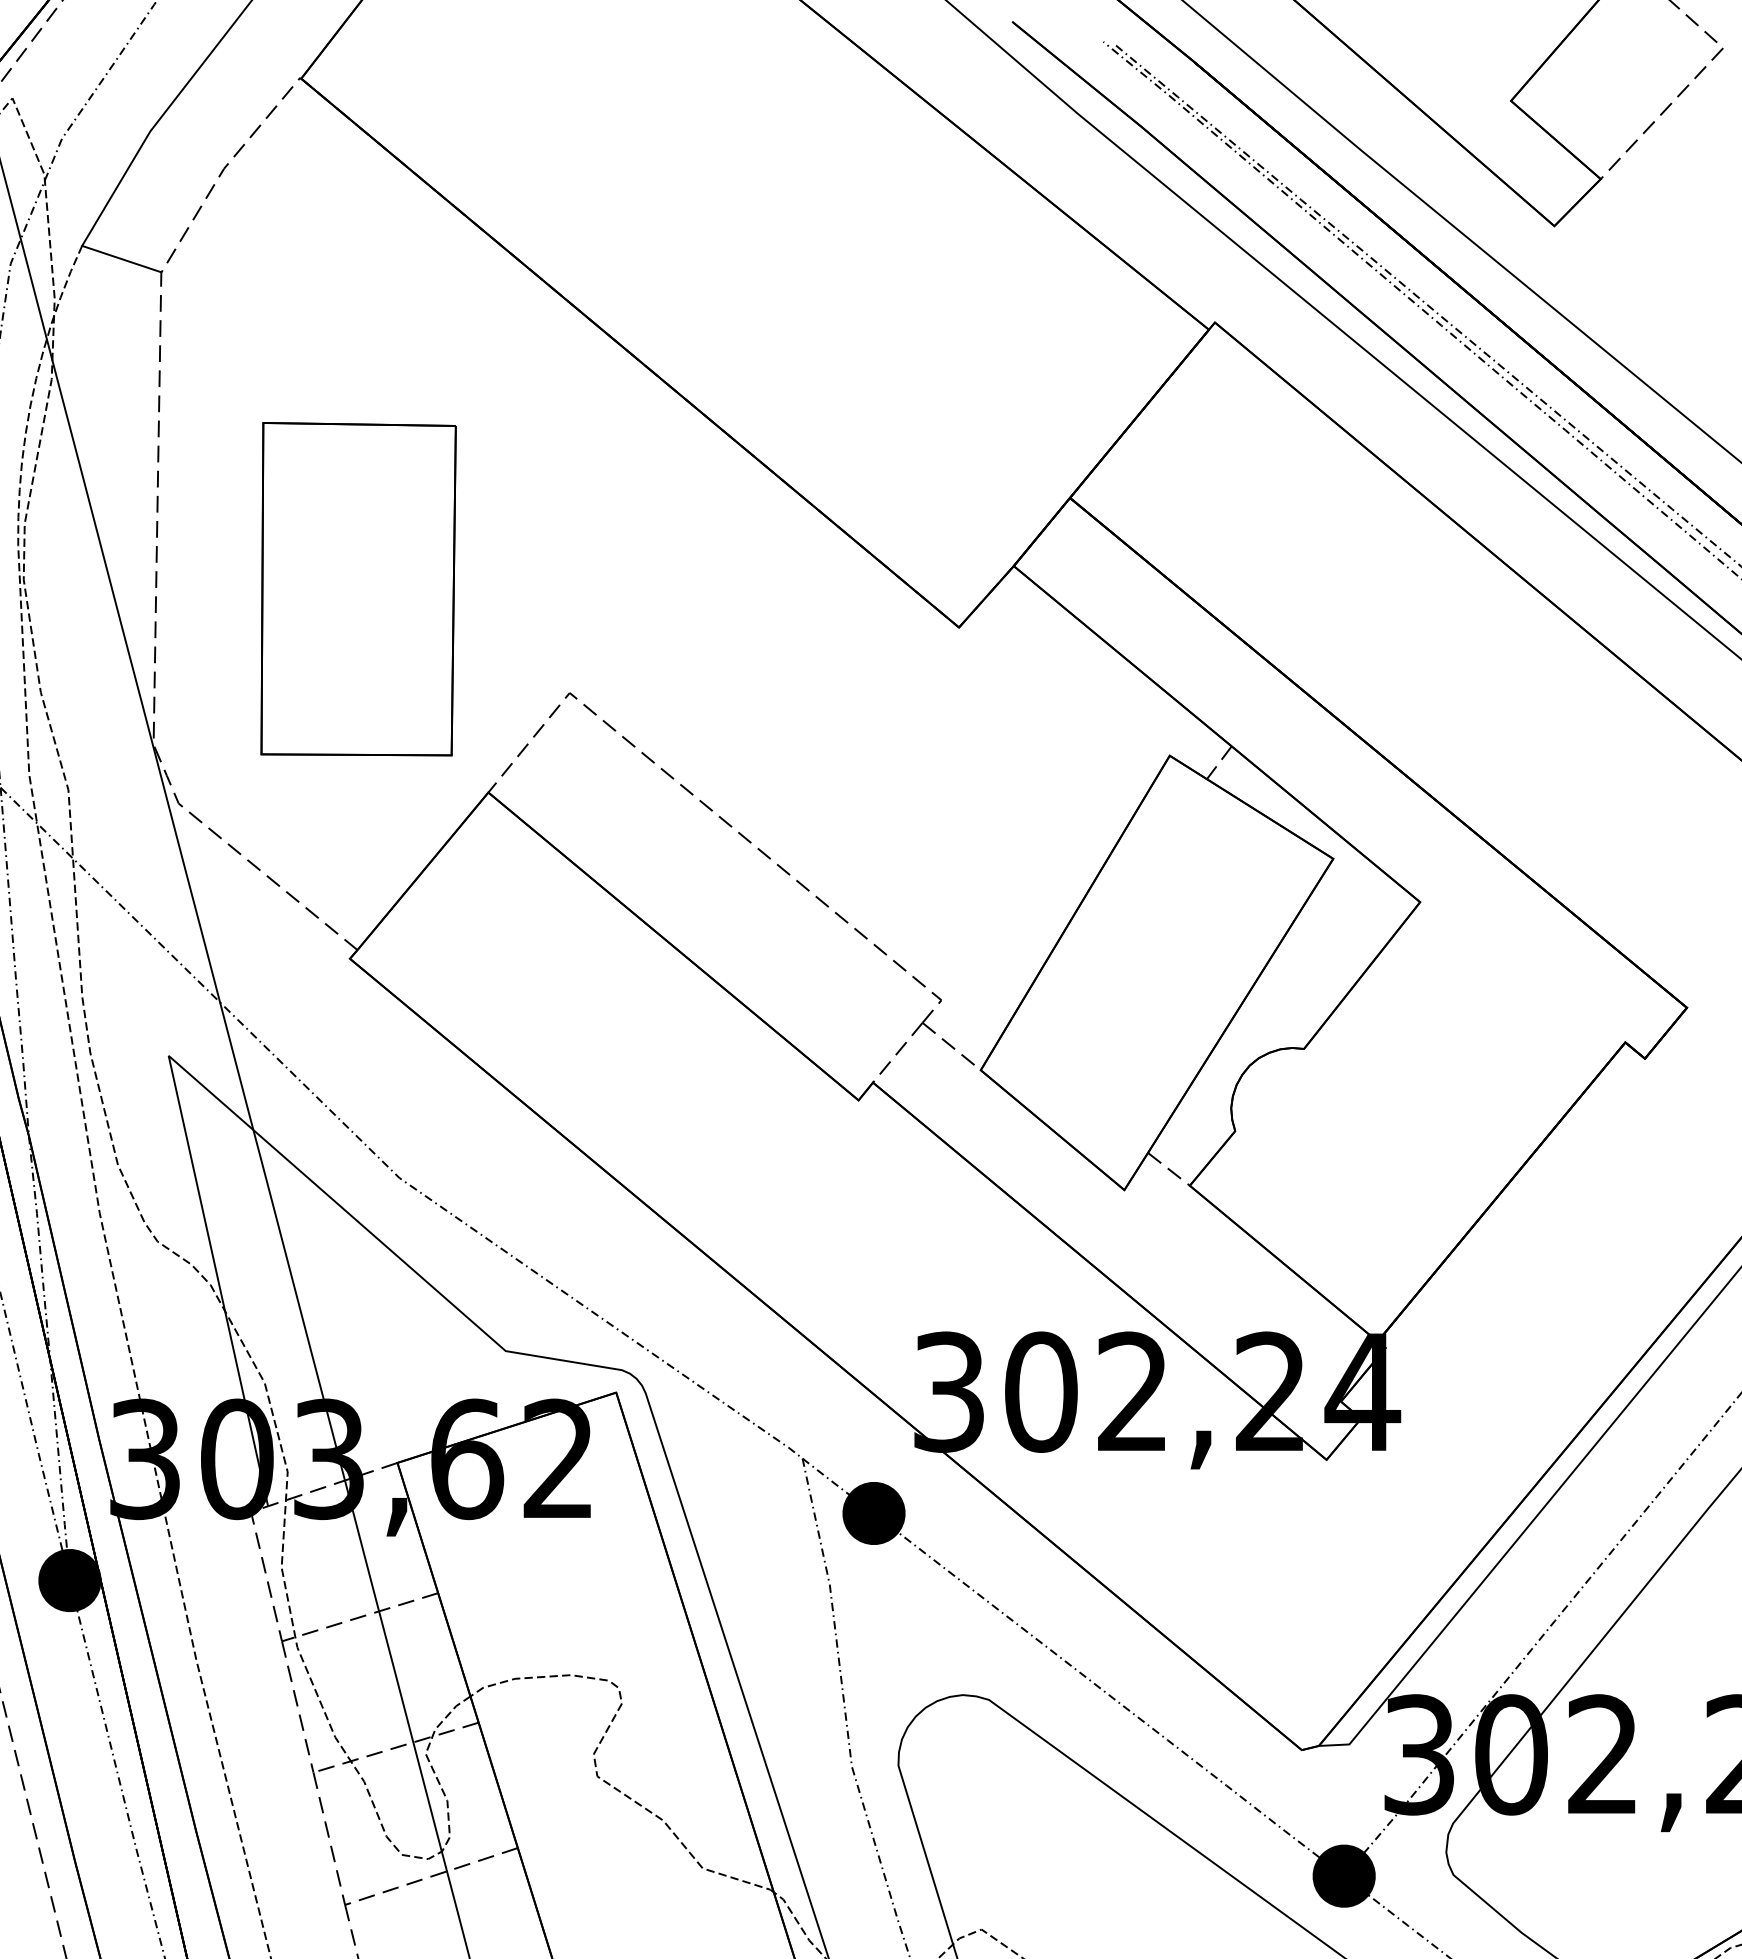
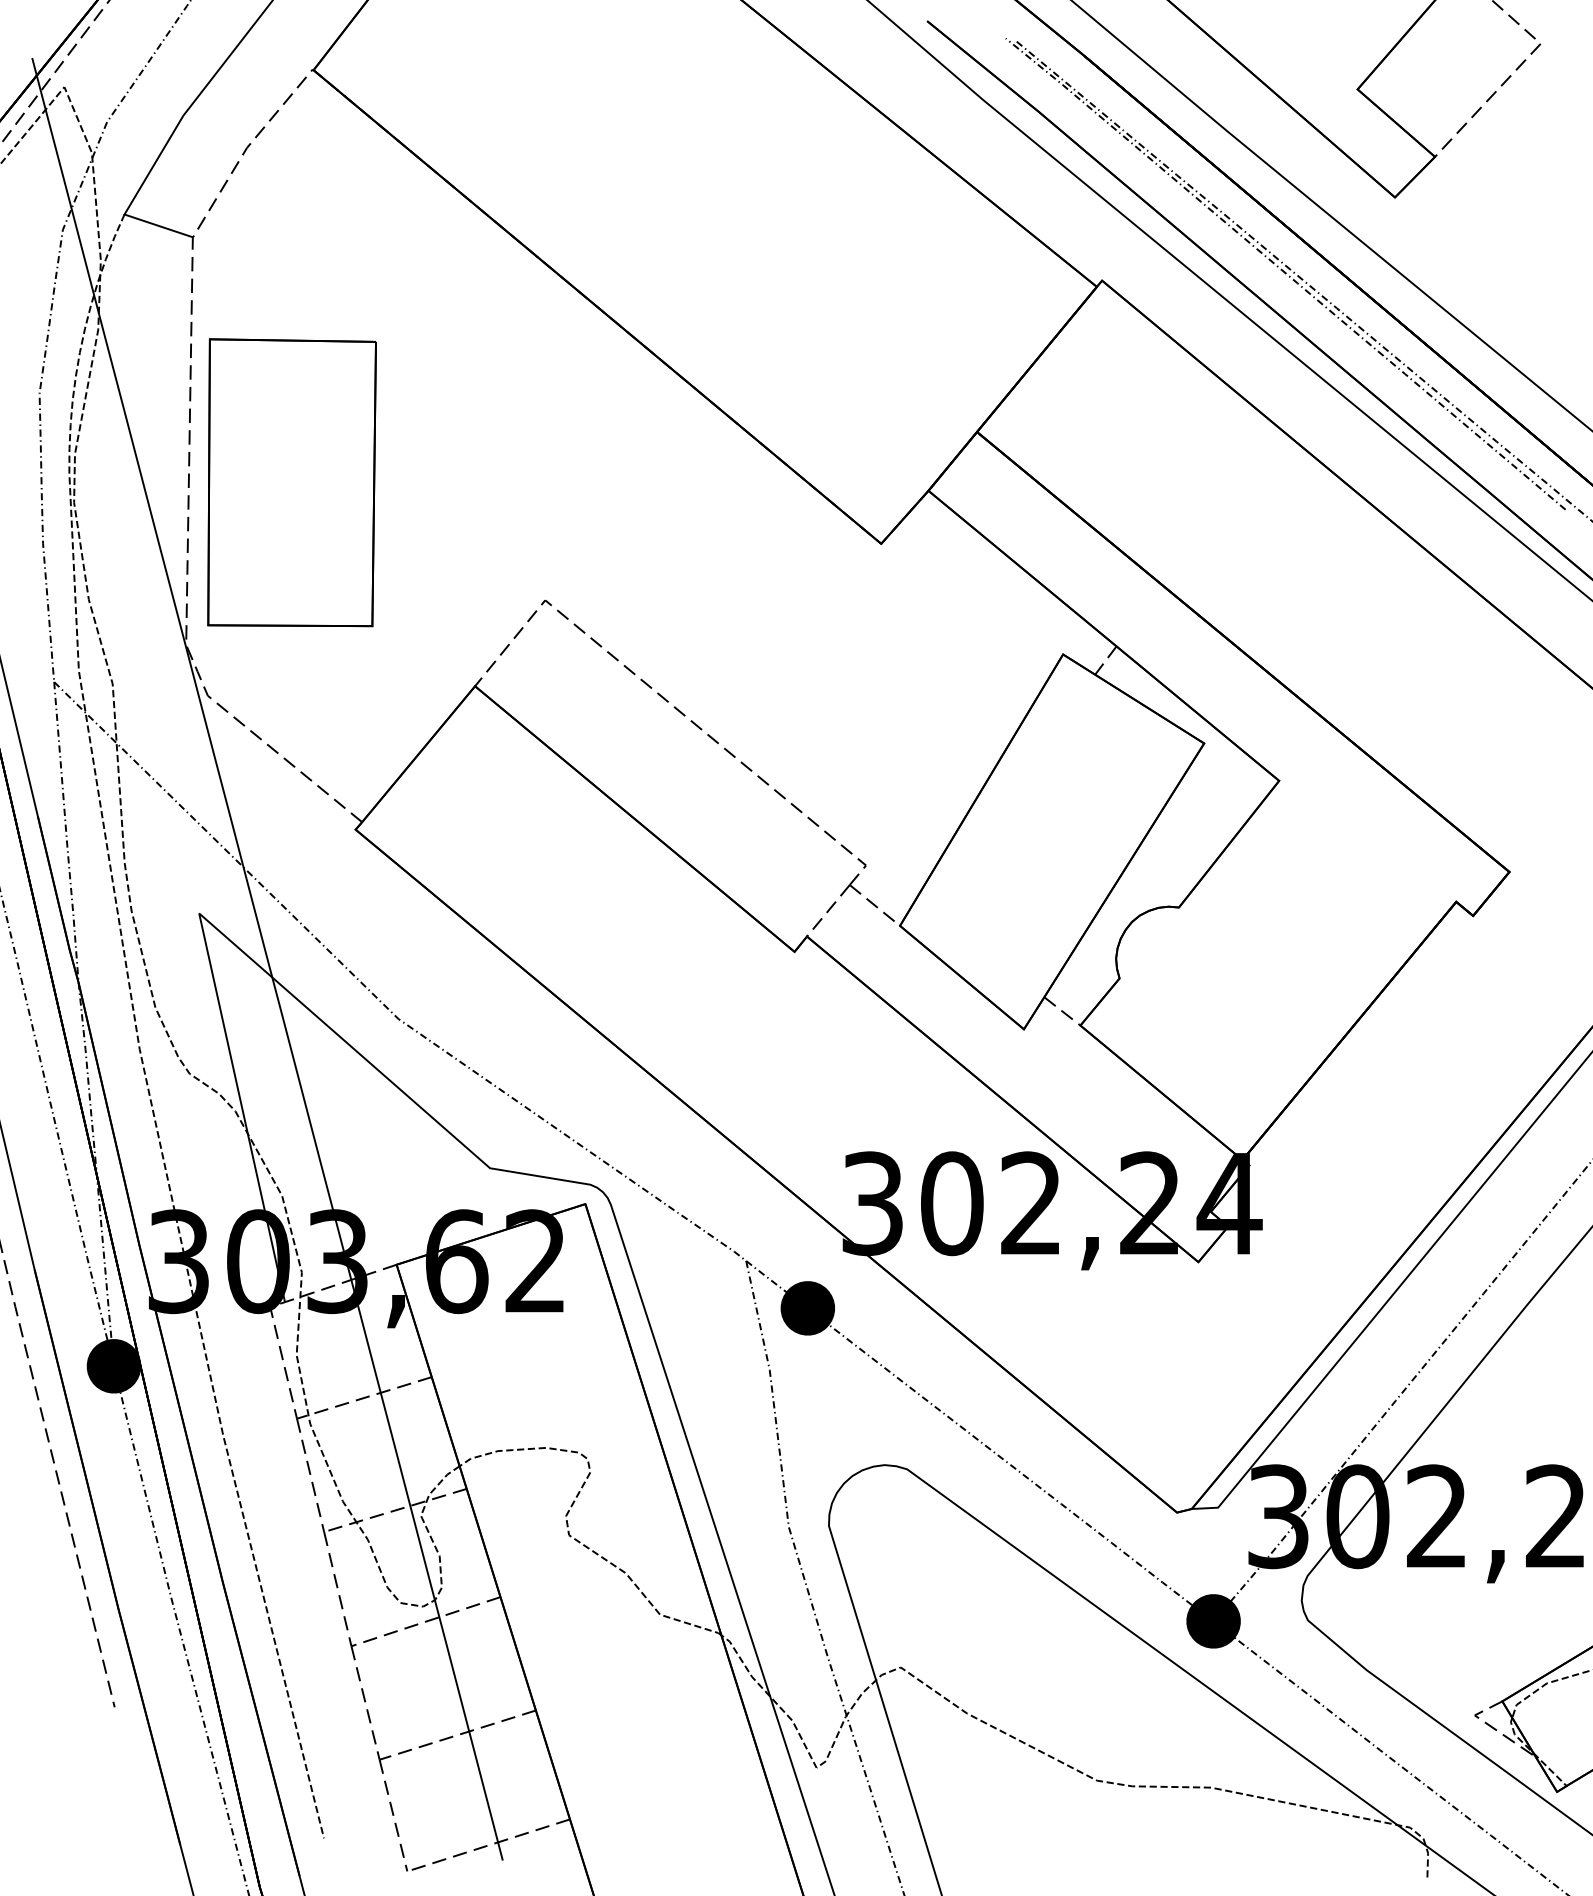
part: (357, 588) -> (291, 482), moved

